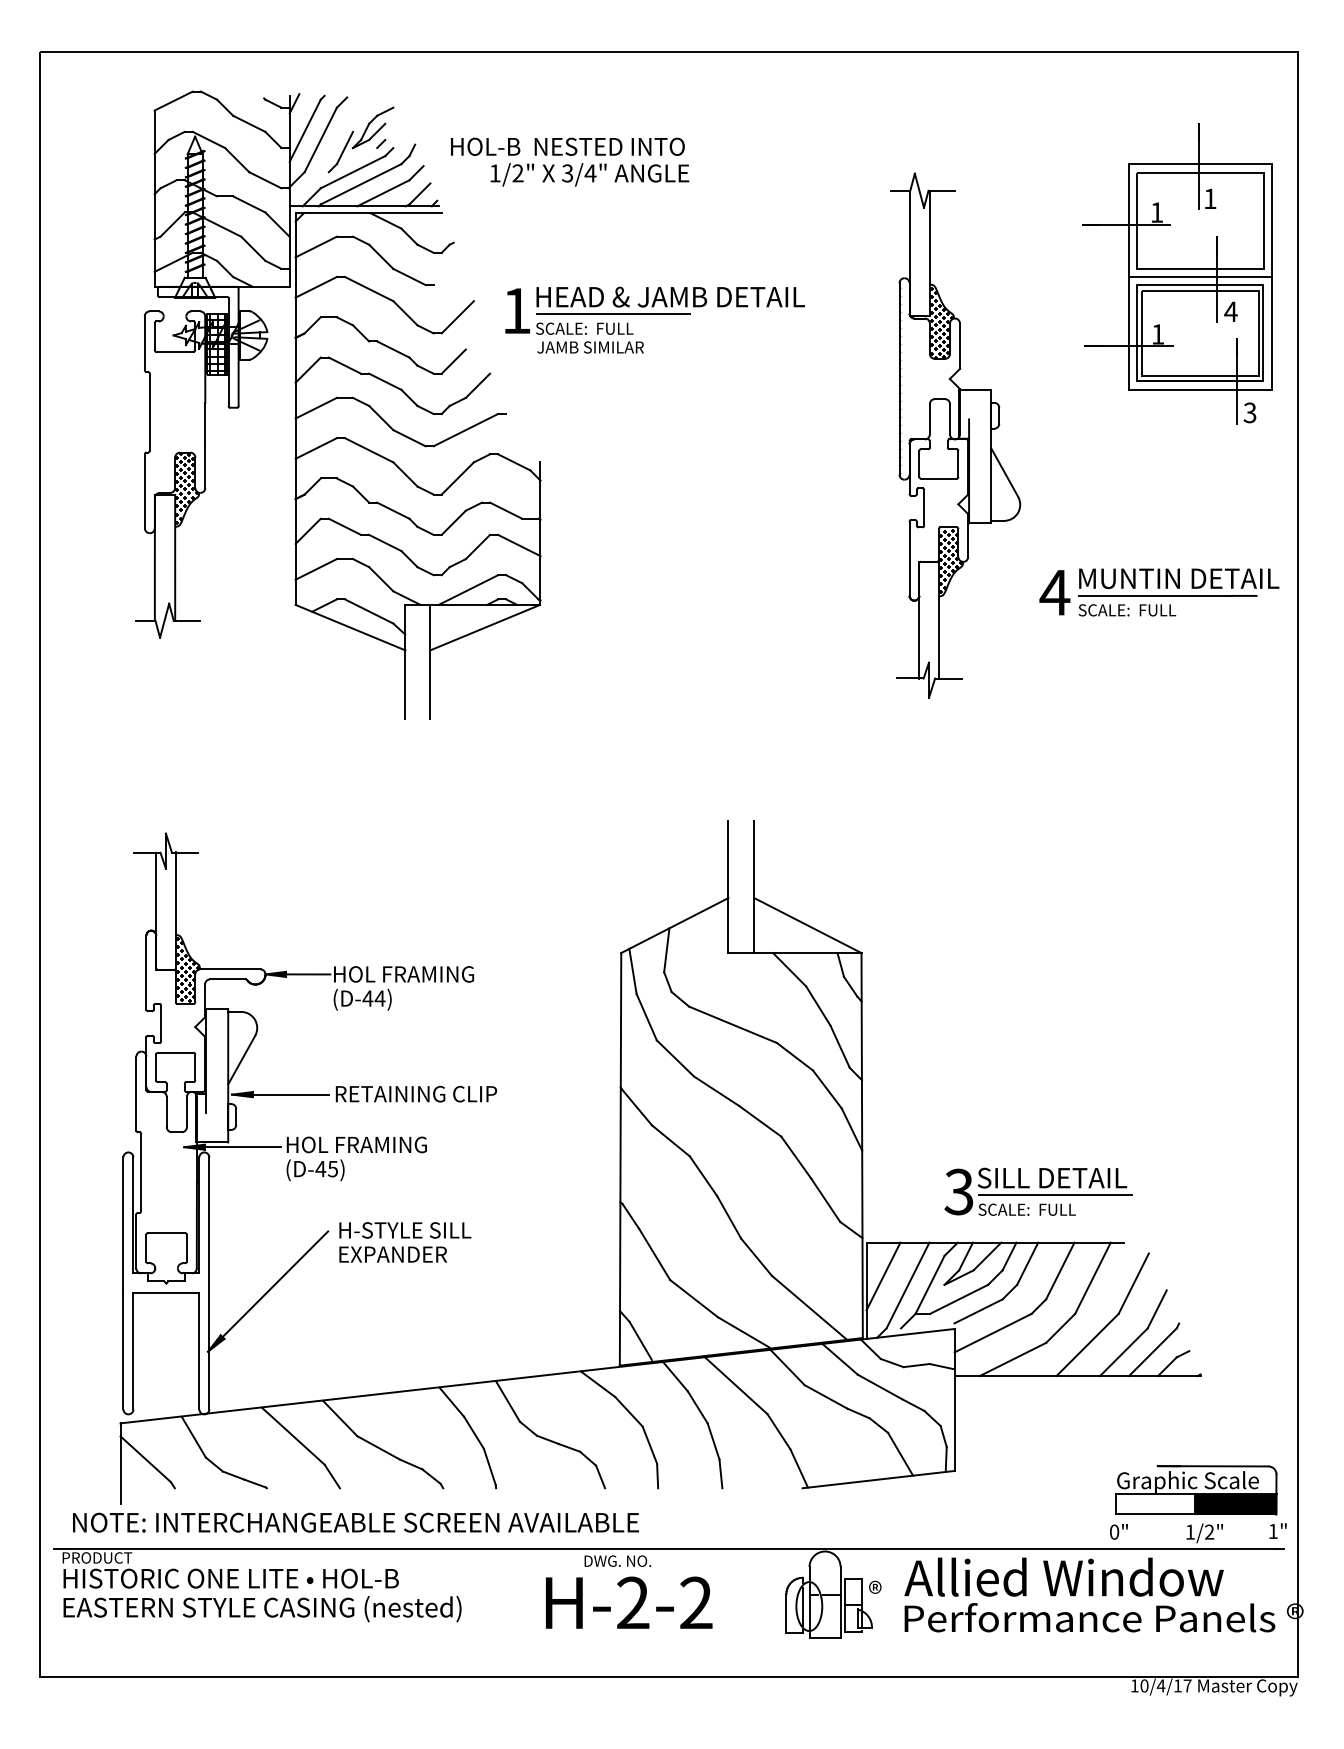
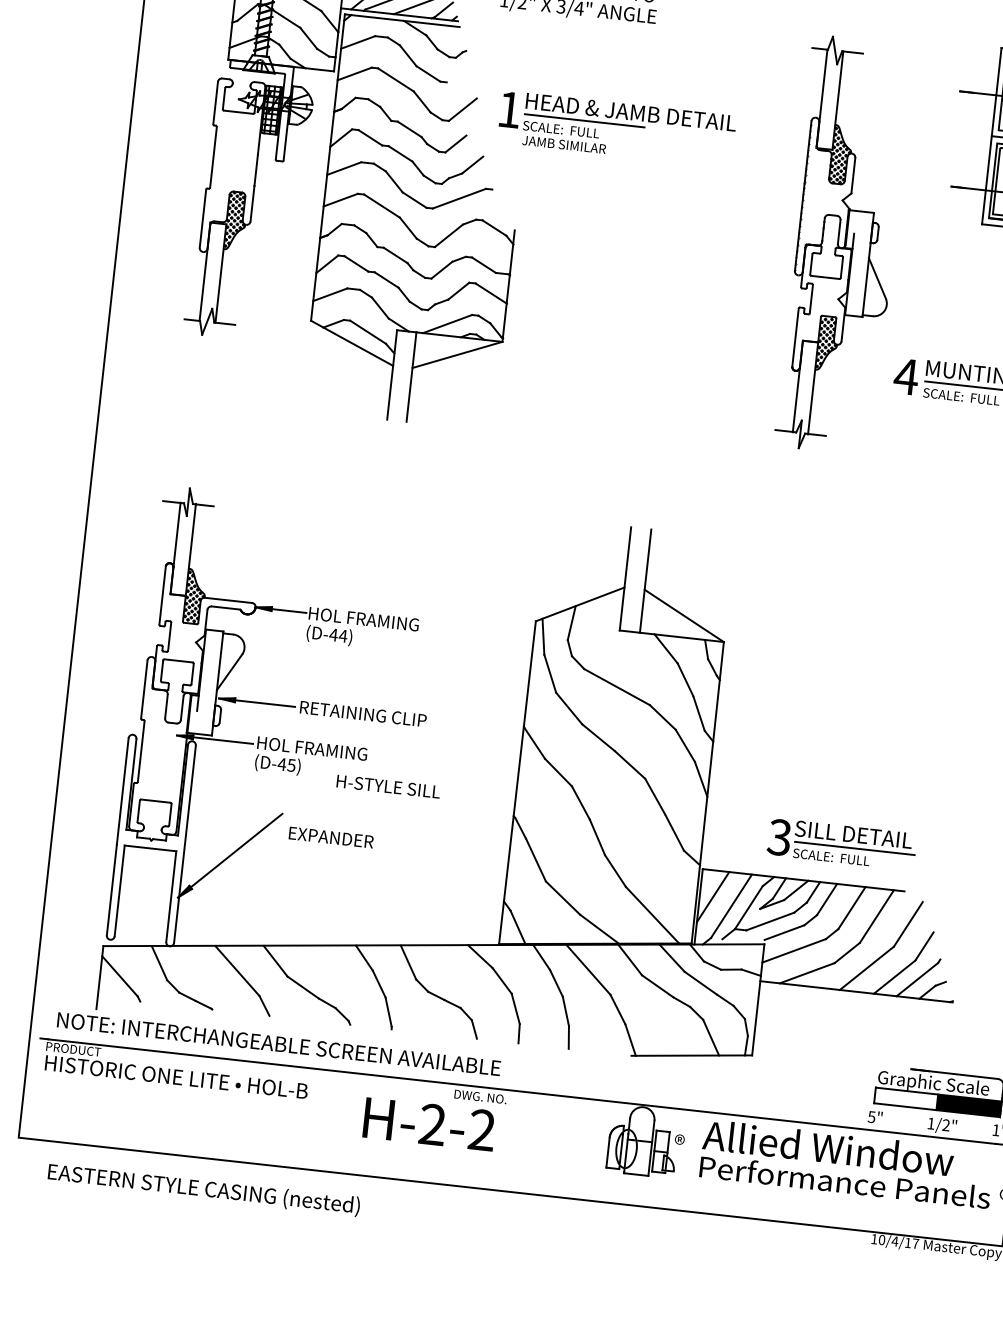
text: (405, 1230) -> (388, 786), moved
text: (1114, 1531) -> (871, 1116), 0" -> 5"
text: (629, 1602) -> (429, 1124), moved
text: (262, 1609) -> (203, 1190), moved

